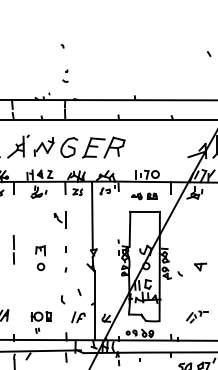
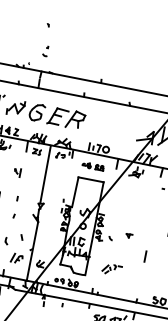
part: (59, 219) -> (16, 172), size x0.6
part: (200, 266) -> (129, 235), size x0.6
part: (197, 316) -> (112, 269), moved

